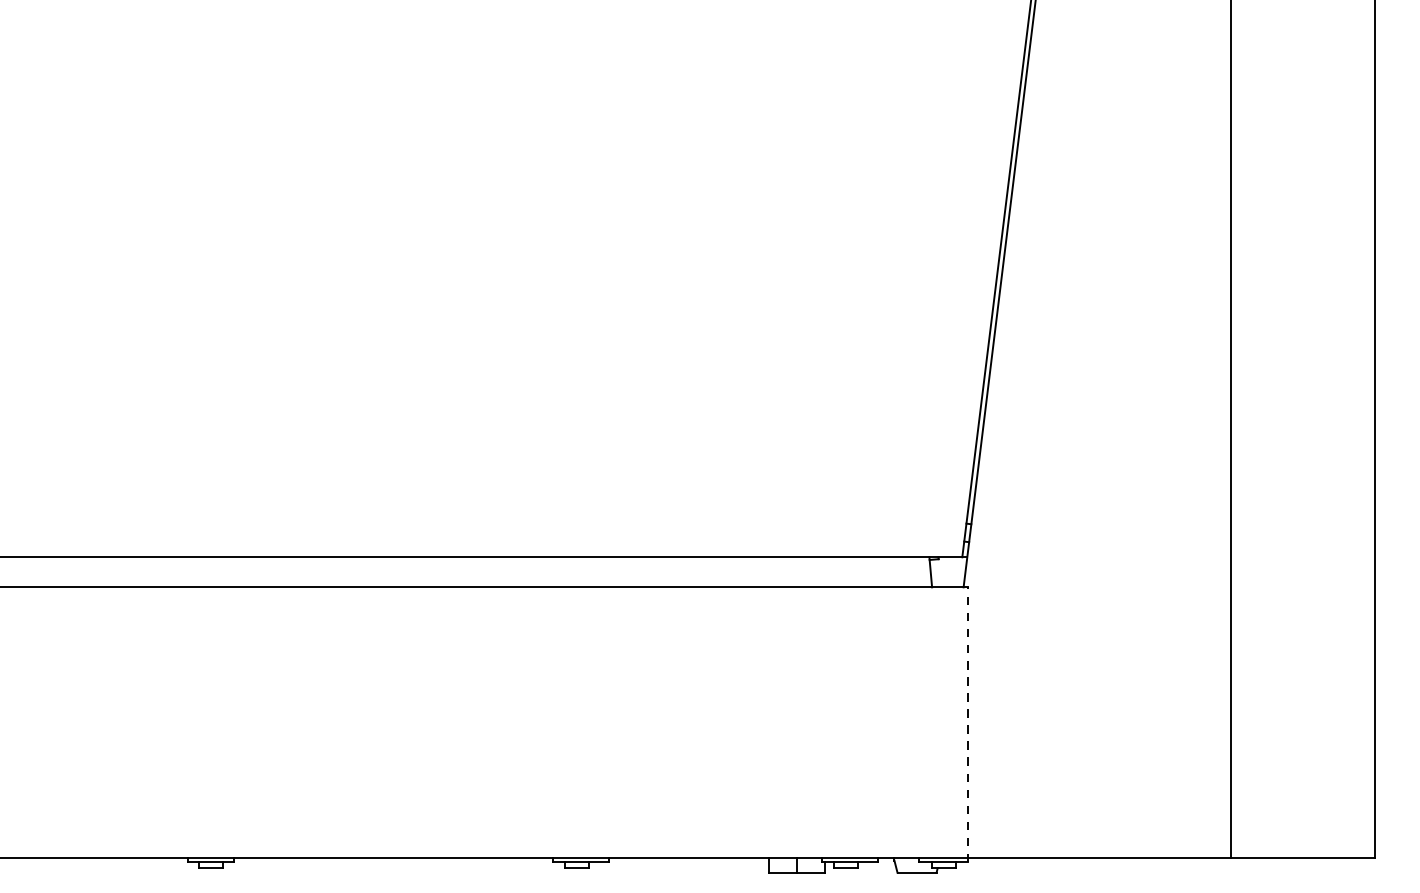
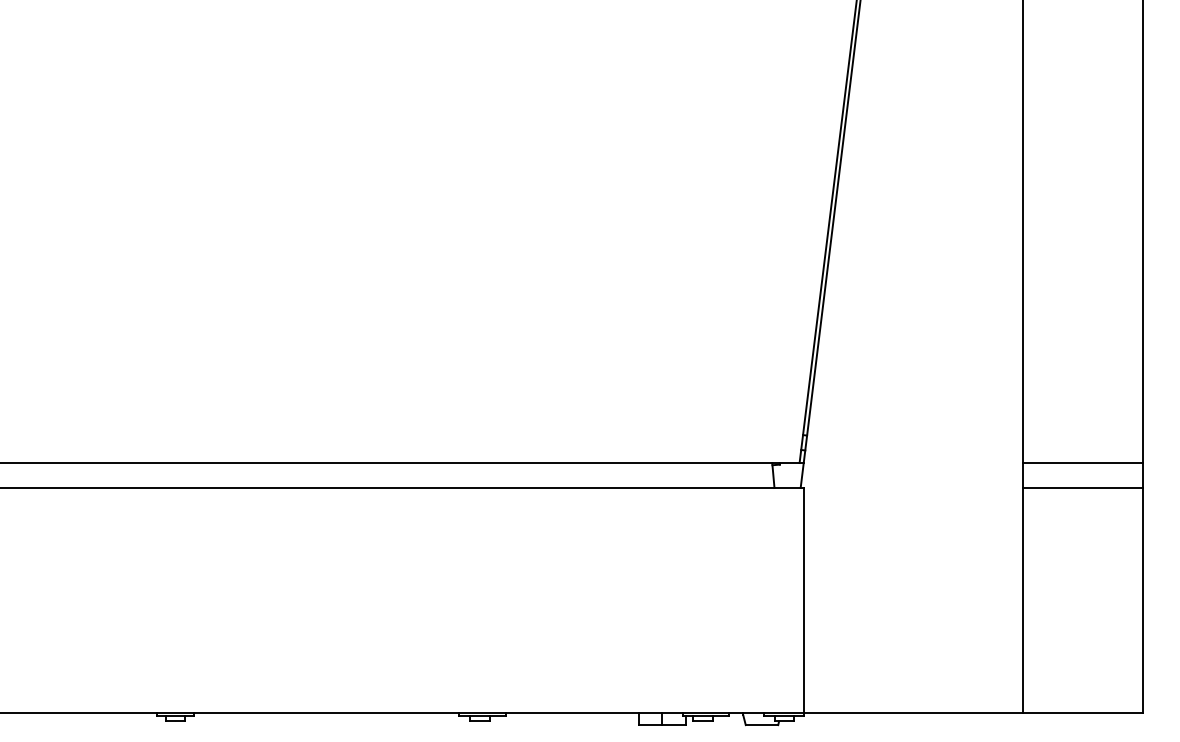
line: (1302, 557) -> (1082, 463), added
line: (1302, 587) -> (1082, 488), added
line: (968, 723) -> (804, 601), dashed -> solid

